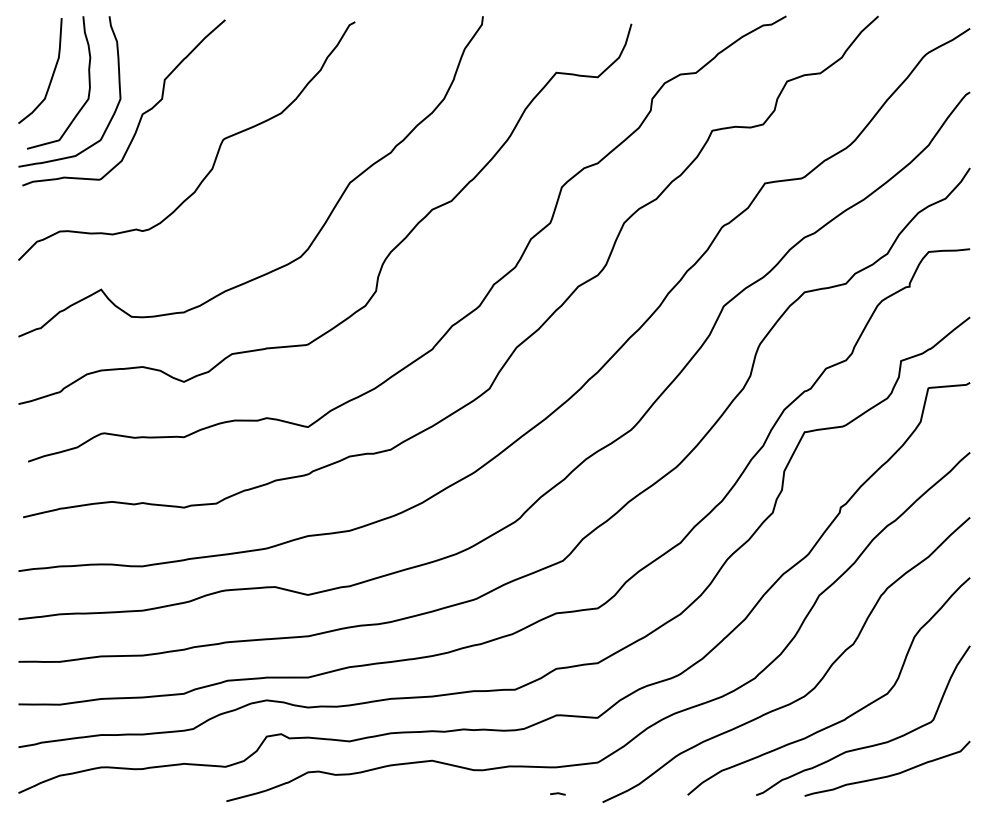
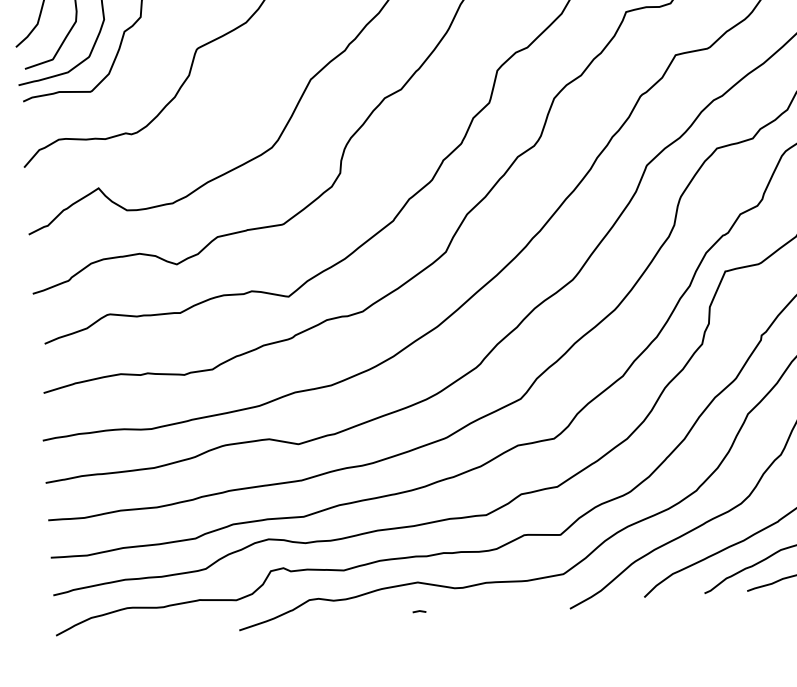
line: (557, 793) -> (419, 611), moved

